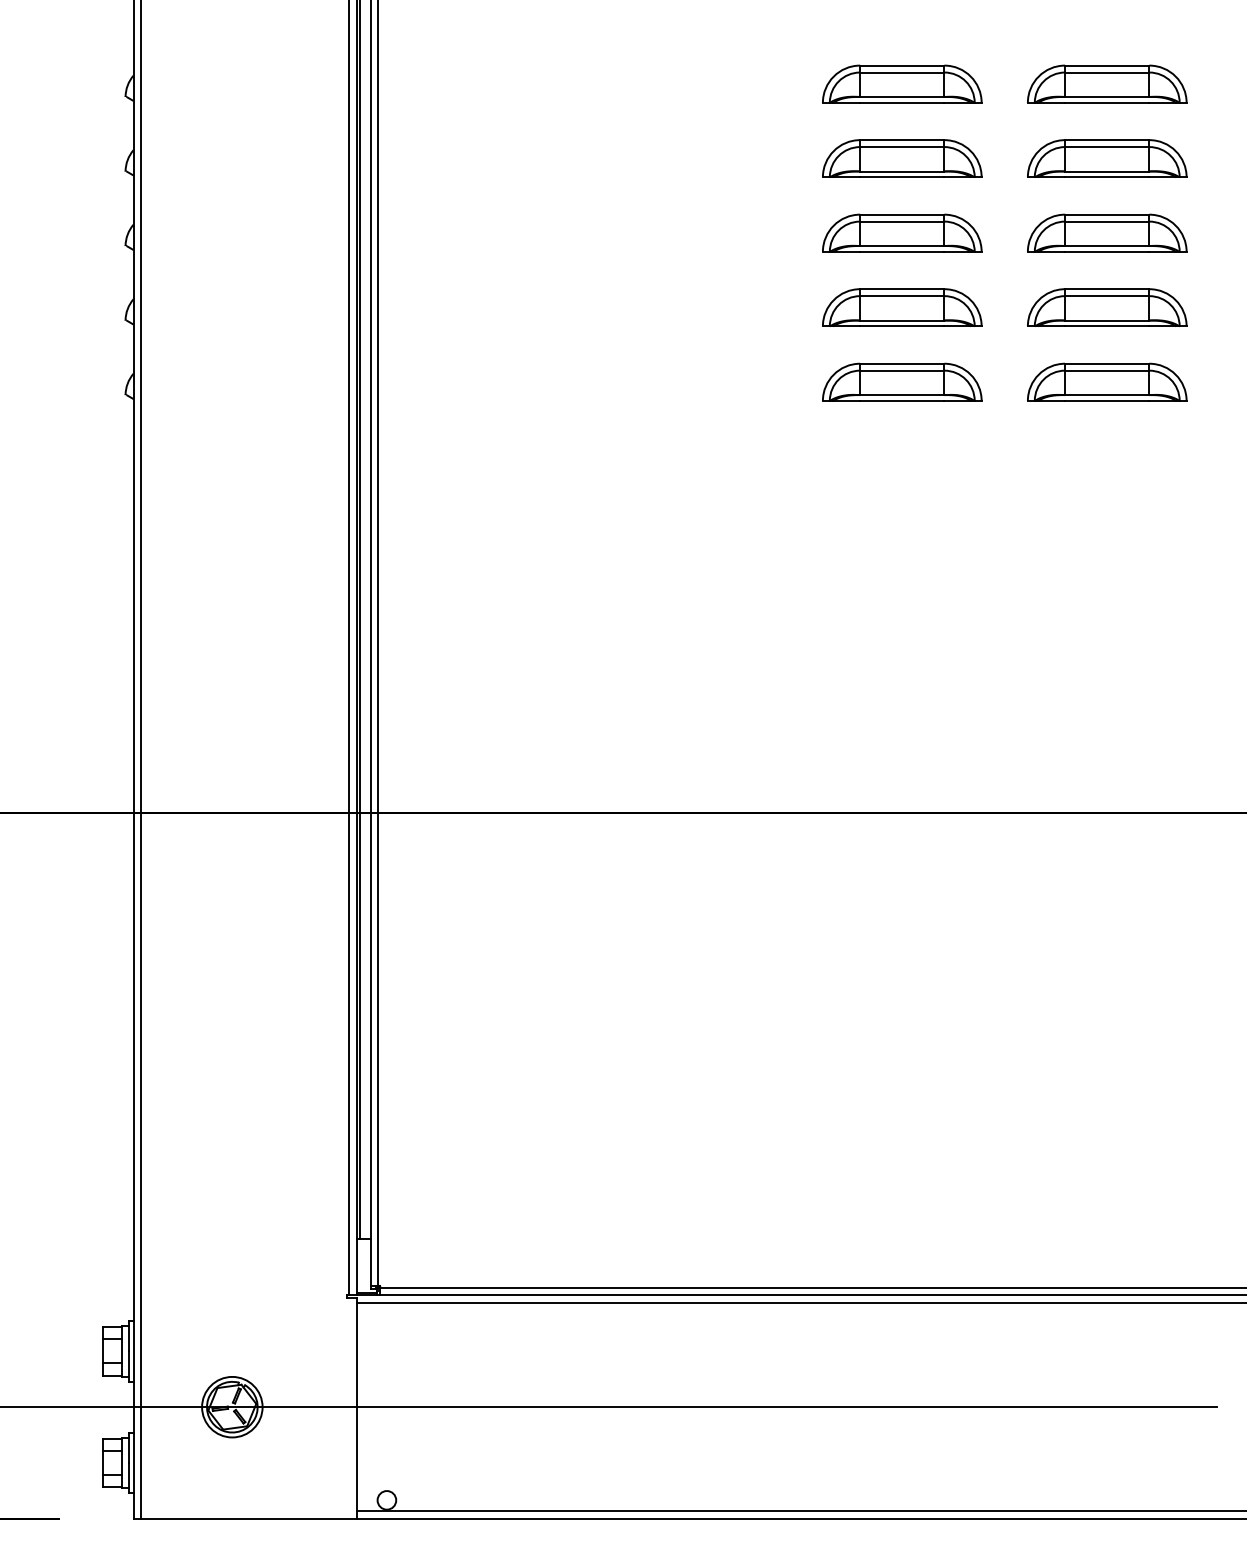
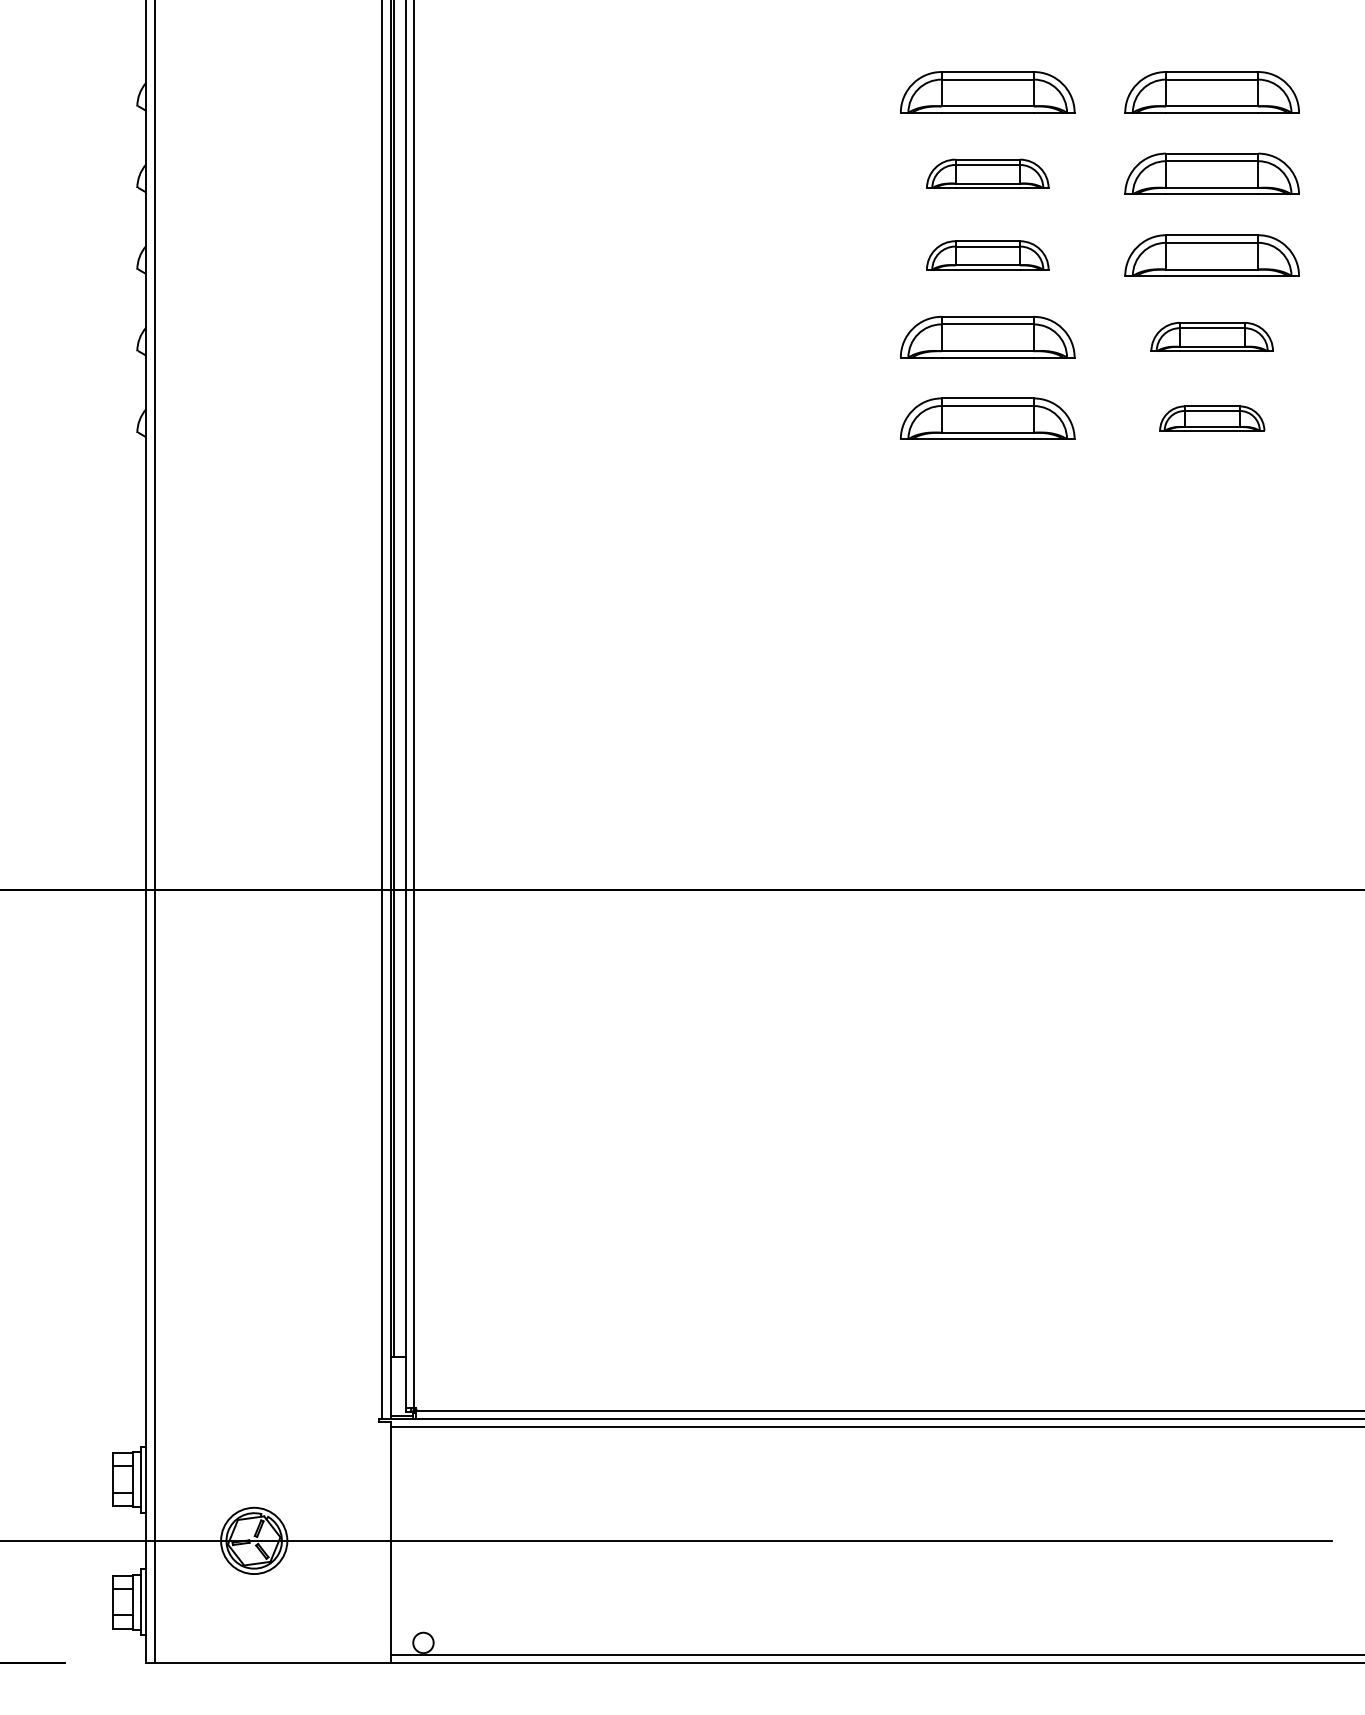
part: (902, 158) -> (987, 173), size x0.7
part: (902, 232) -> (987, 254), size x0.7
part: (1107, 307) -> (1212, 336), size x0.7
part: (1107, 381) -> (1212, 417), size x0.6

